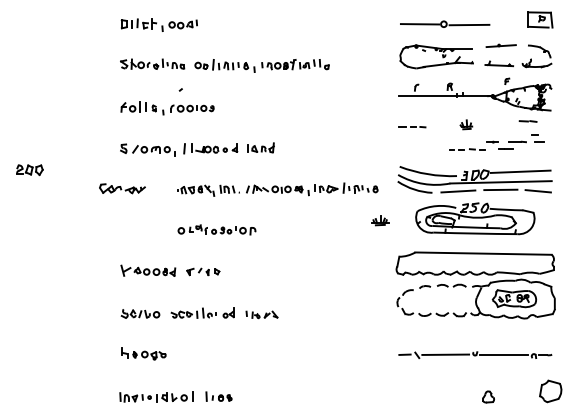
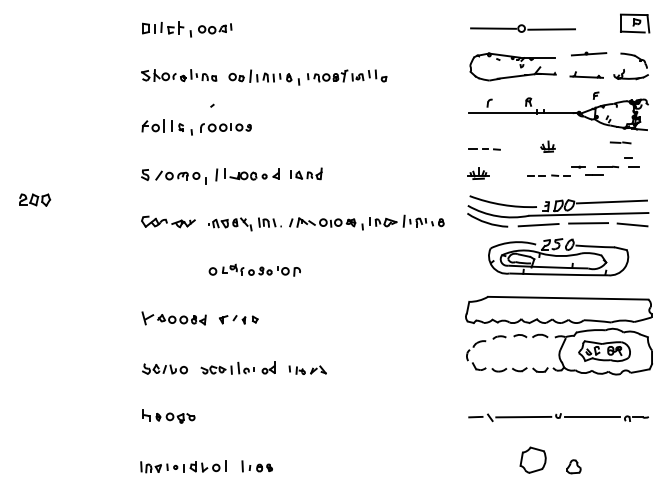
part: (122, 188) -> (168, 221), moved
part: (380, 220) -> (478, 173), moved
part: (550, 391) -> (532, 460), moved

